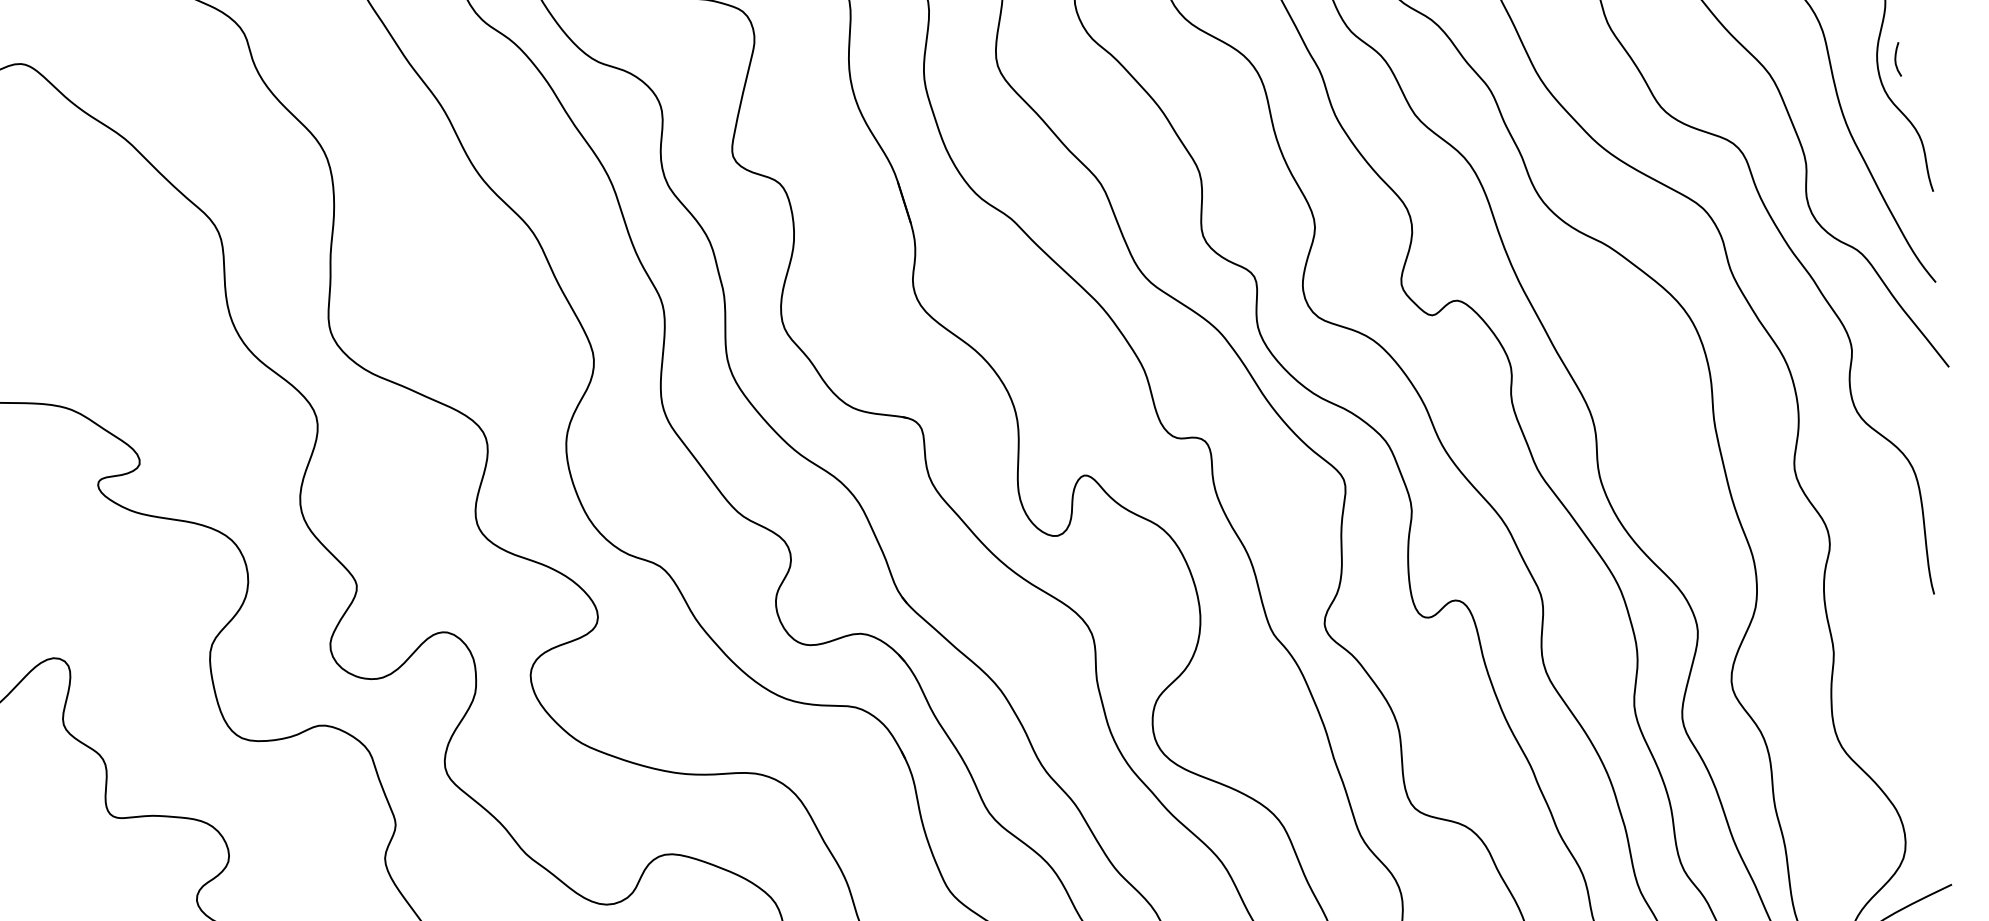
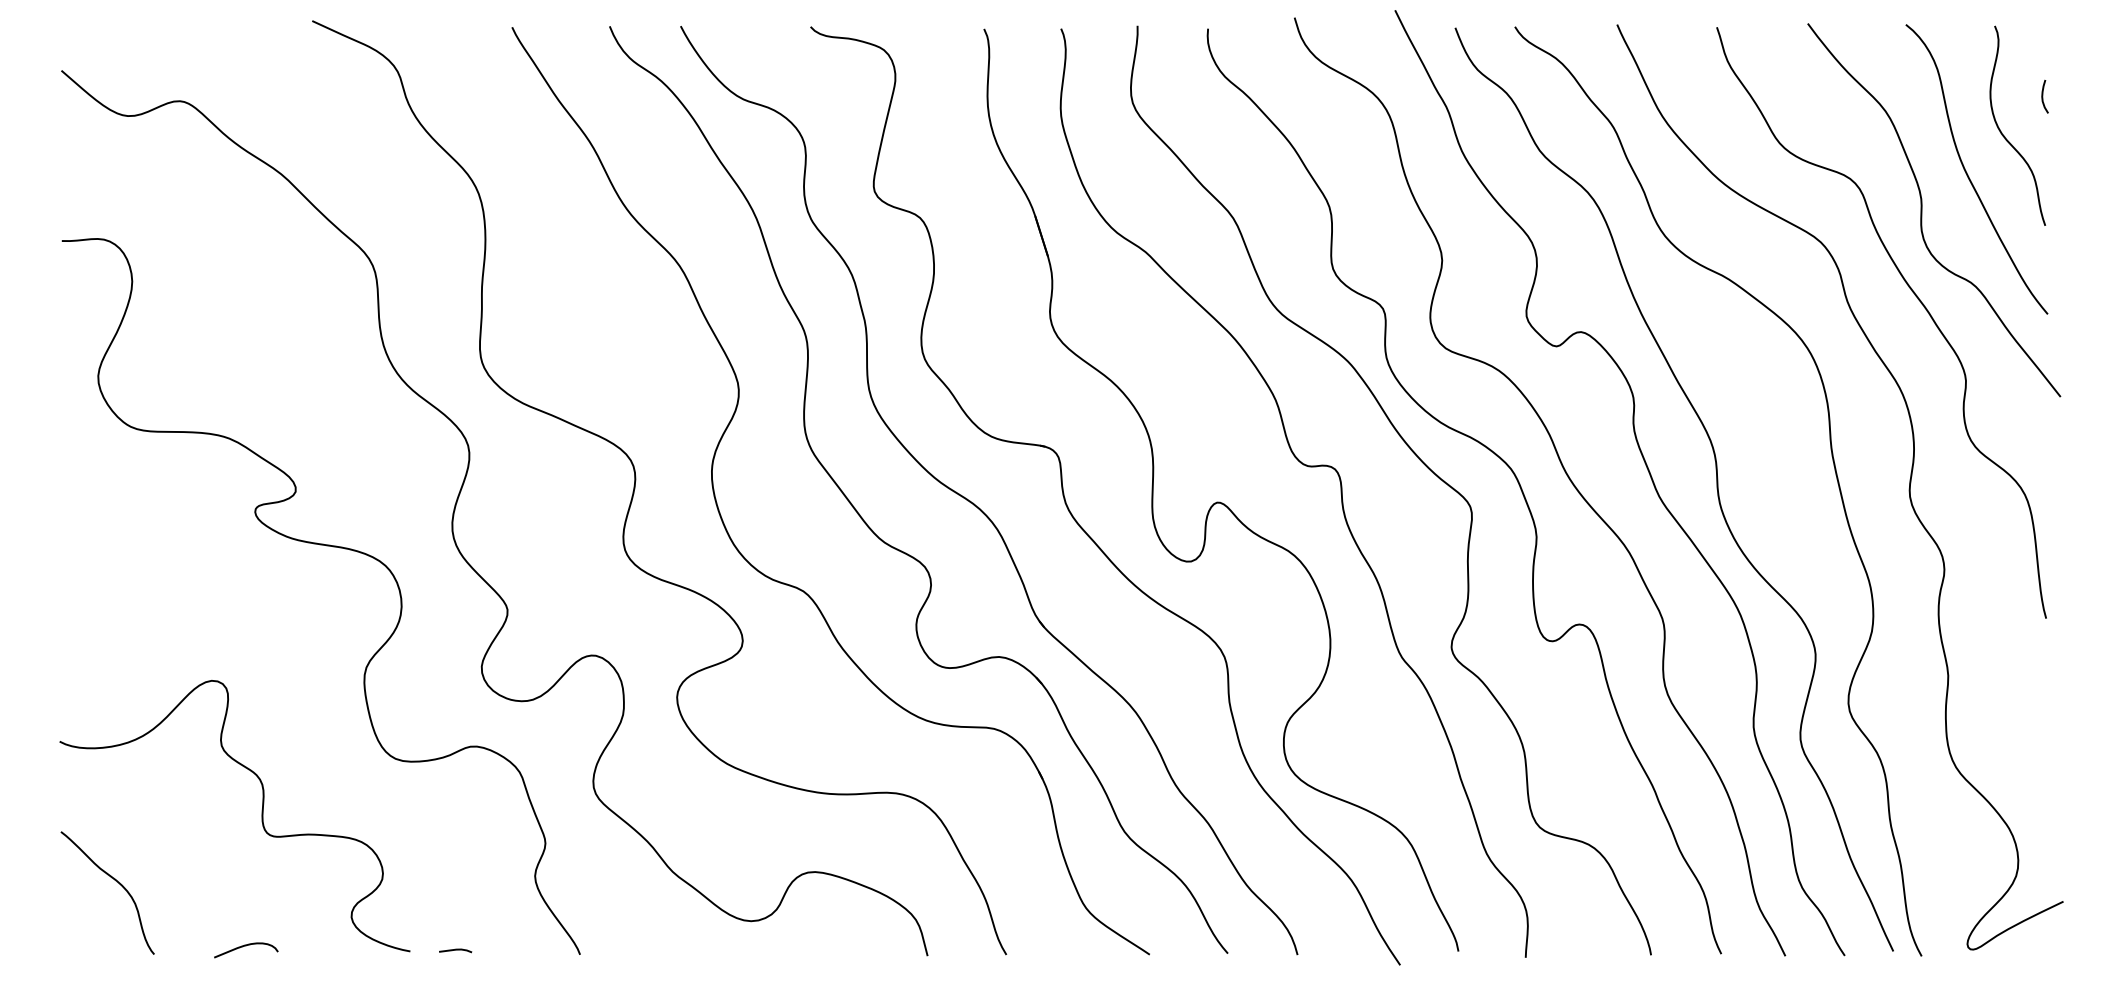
curve: (1896, 59) -> (2043, 96), moved

